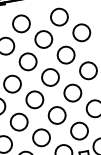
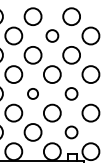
circle: (43, 38) -> (52, 35), size x0.7
circle: (72, 92) -> (71, 93), size x0.7
circle: (34, 99) -> (32, 93), size x0.6
circle: (79, 131) -> (71, 132), size x0.7

